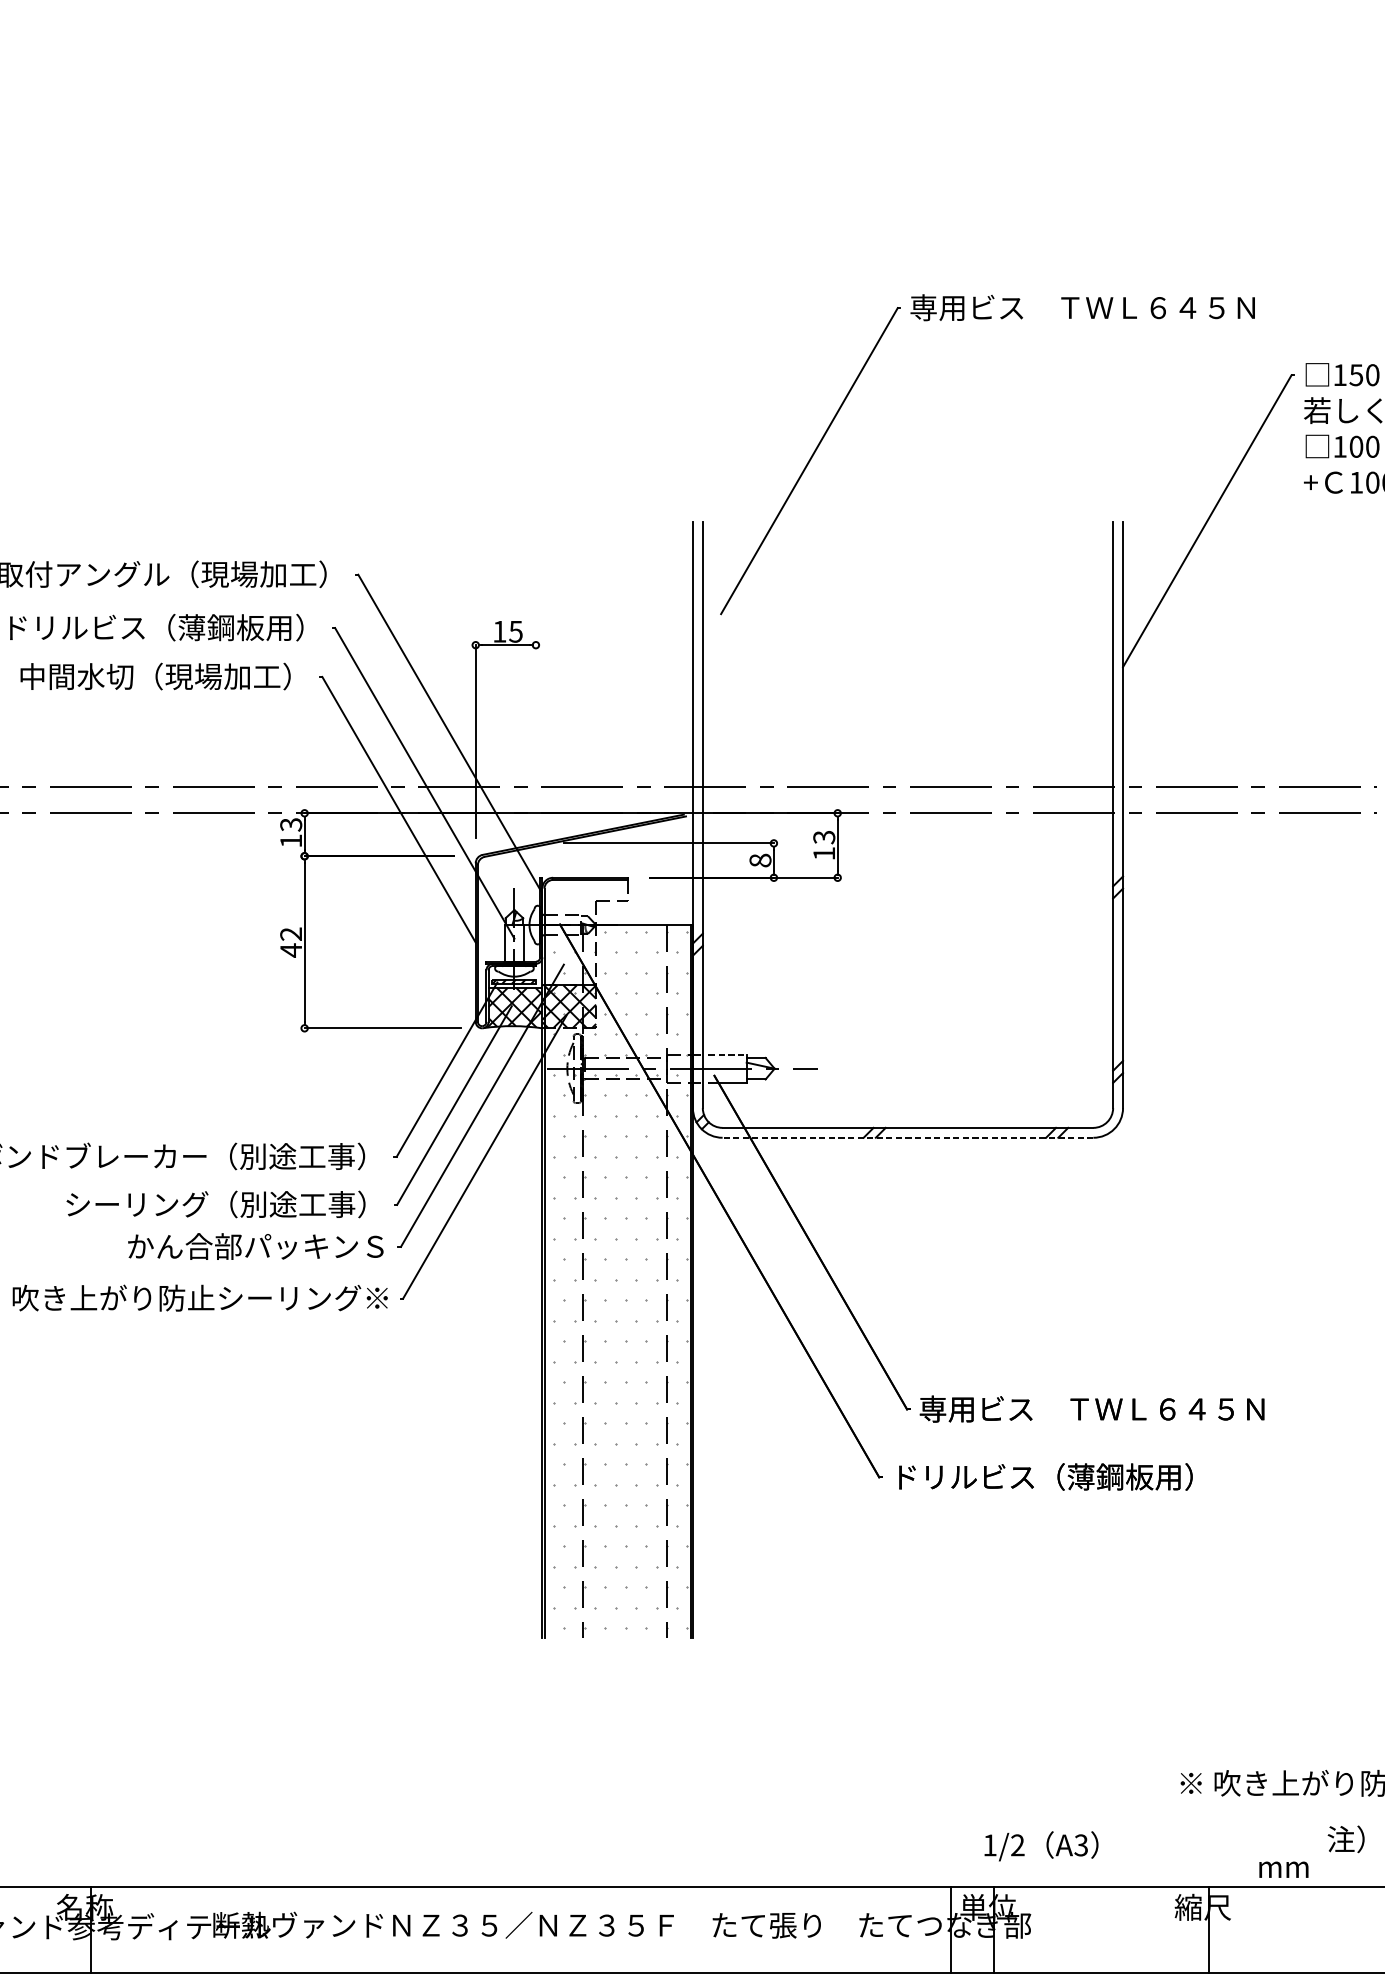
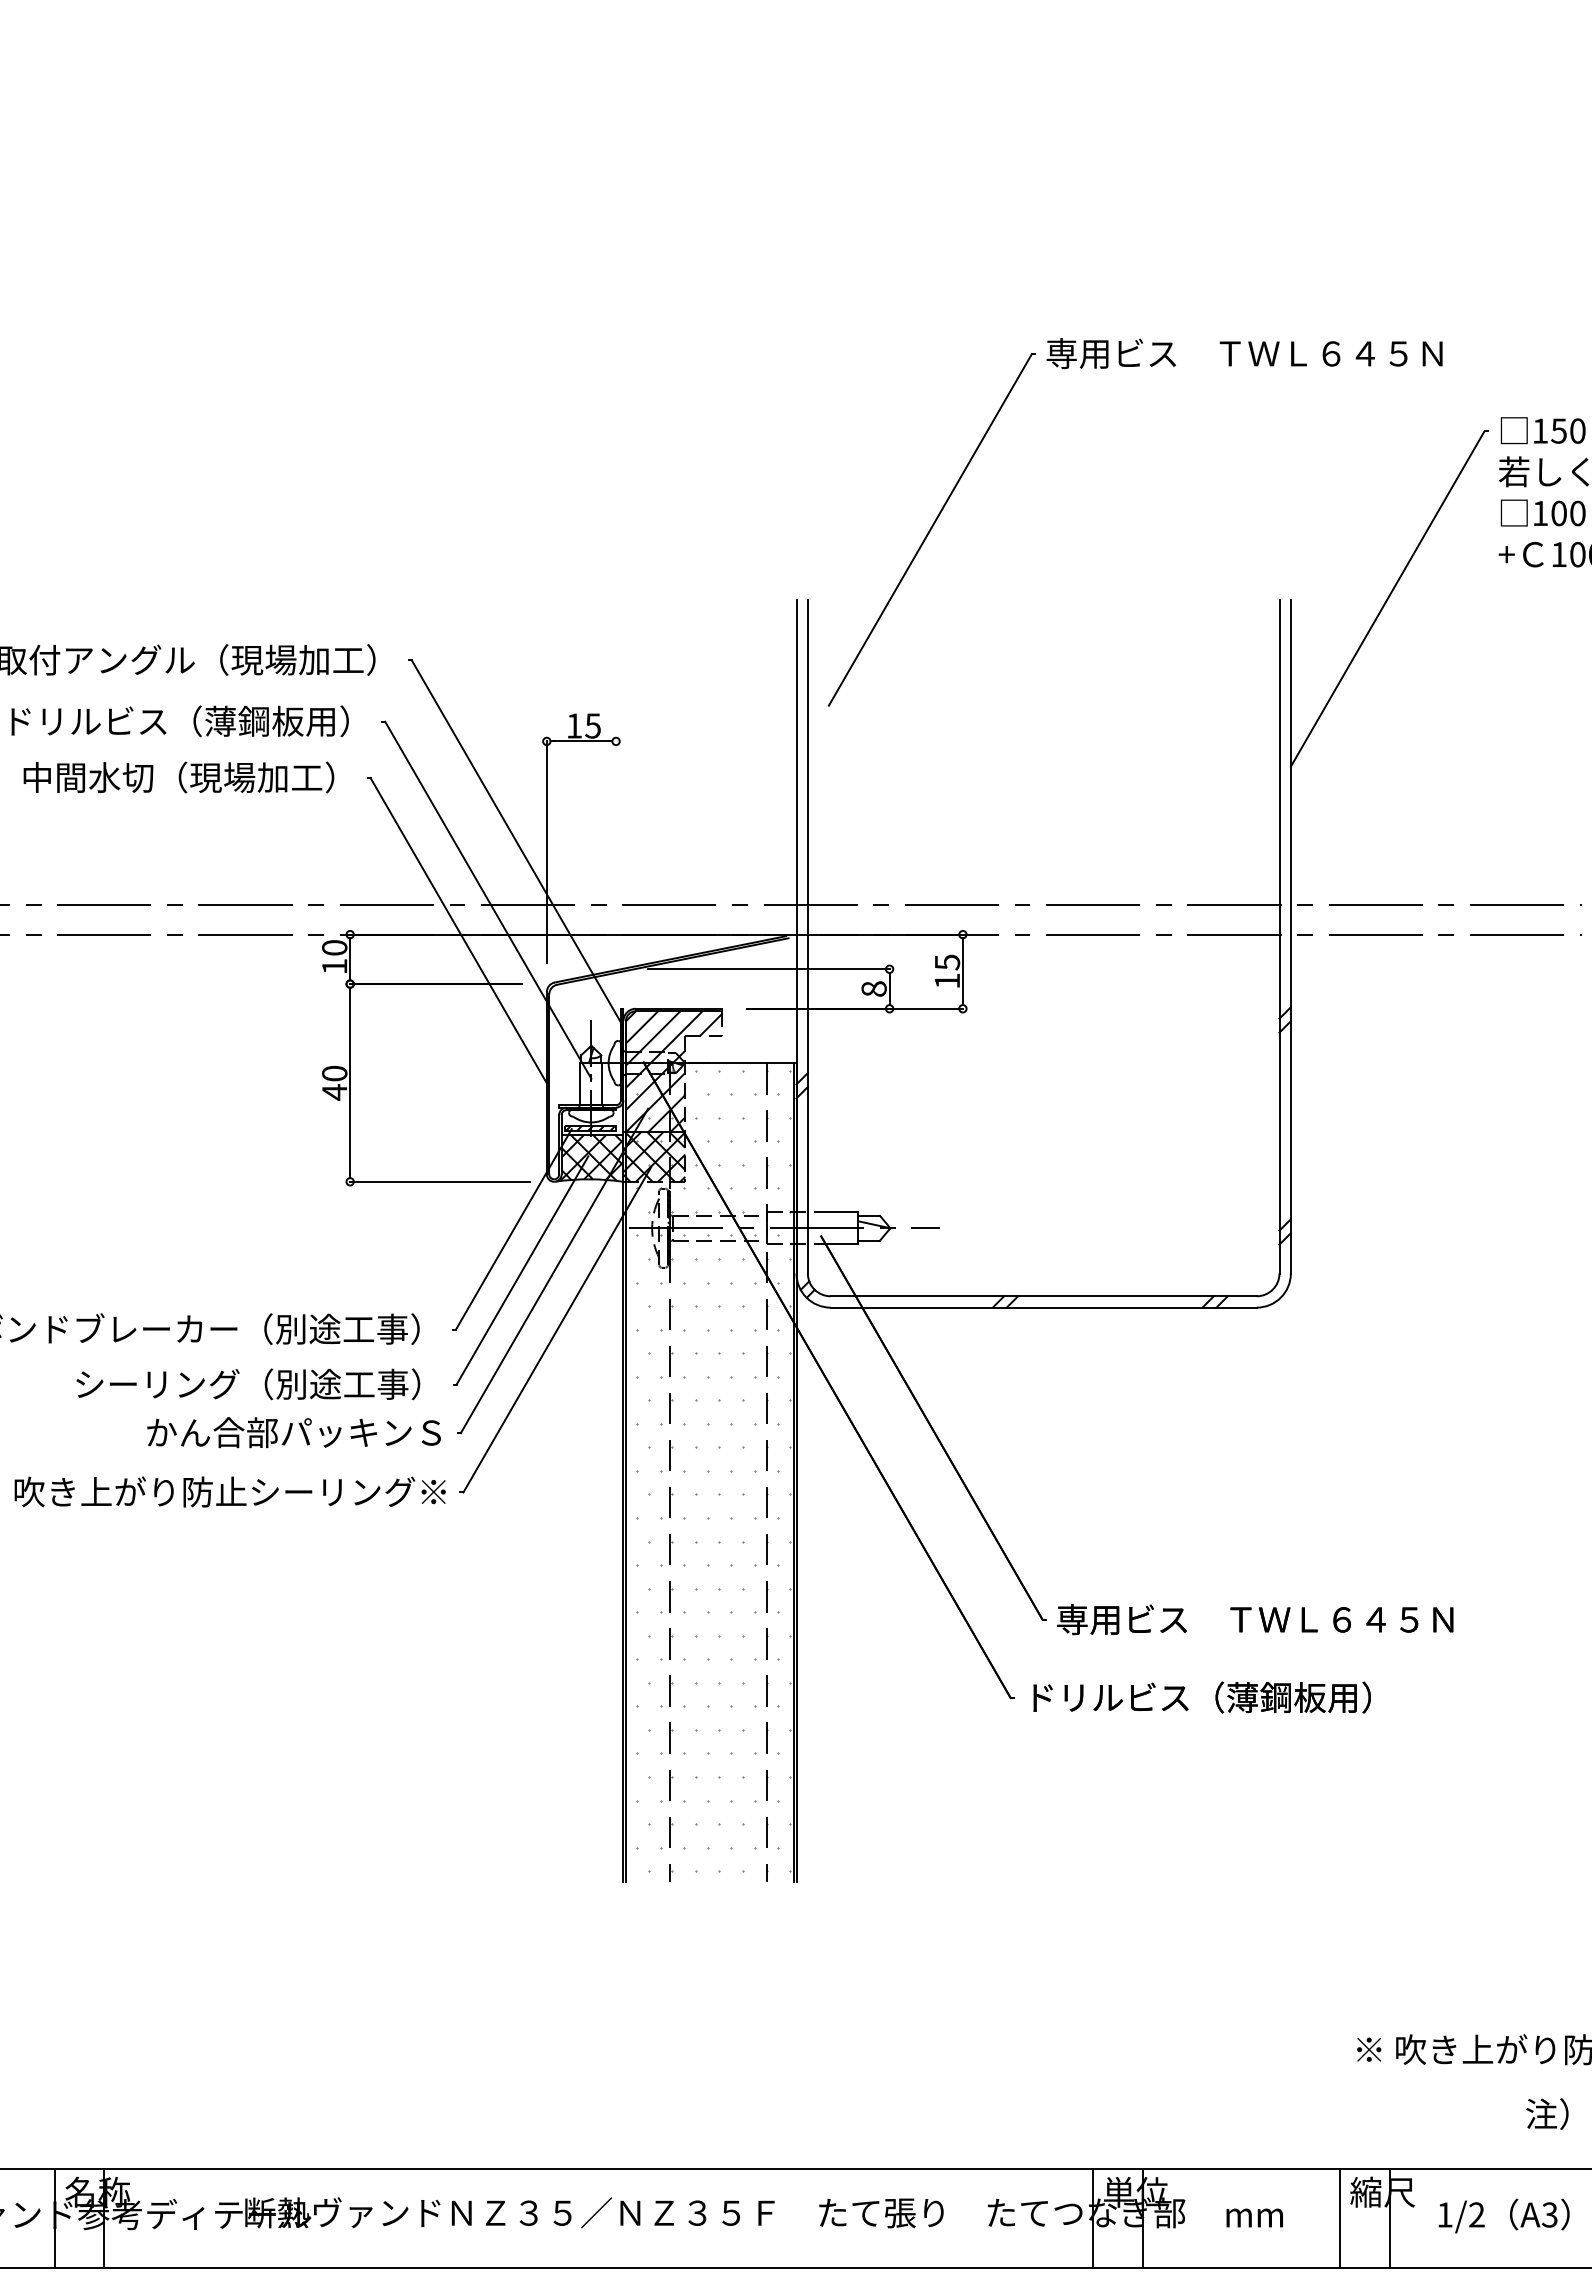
text: (290, 824) -> (334, 947), 13 -> 10
text: (823, 837) -> (946, 962), 13 -> 15
hatch: (585, 932) -> (673, 1071), added
text: (290, 934) -> (334, 1073), 42 -> 40
line: (727, 1055) -> (836, 1212), dashed -> solid
line: (907, 1137) -> (1043, 1307), dashed -> solid
text: (1040, 1845) -> (1503, 2215), moved
text: (1283, 1869) -> (1254, 2217), moved
line: (47, 1930) -> (54, 2218), added
line: (1166, 1930) -> (1340, 2218), added

